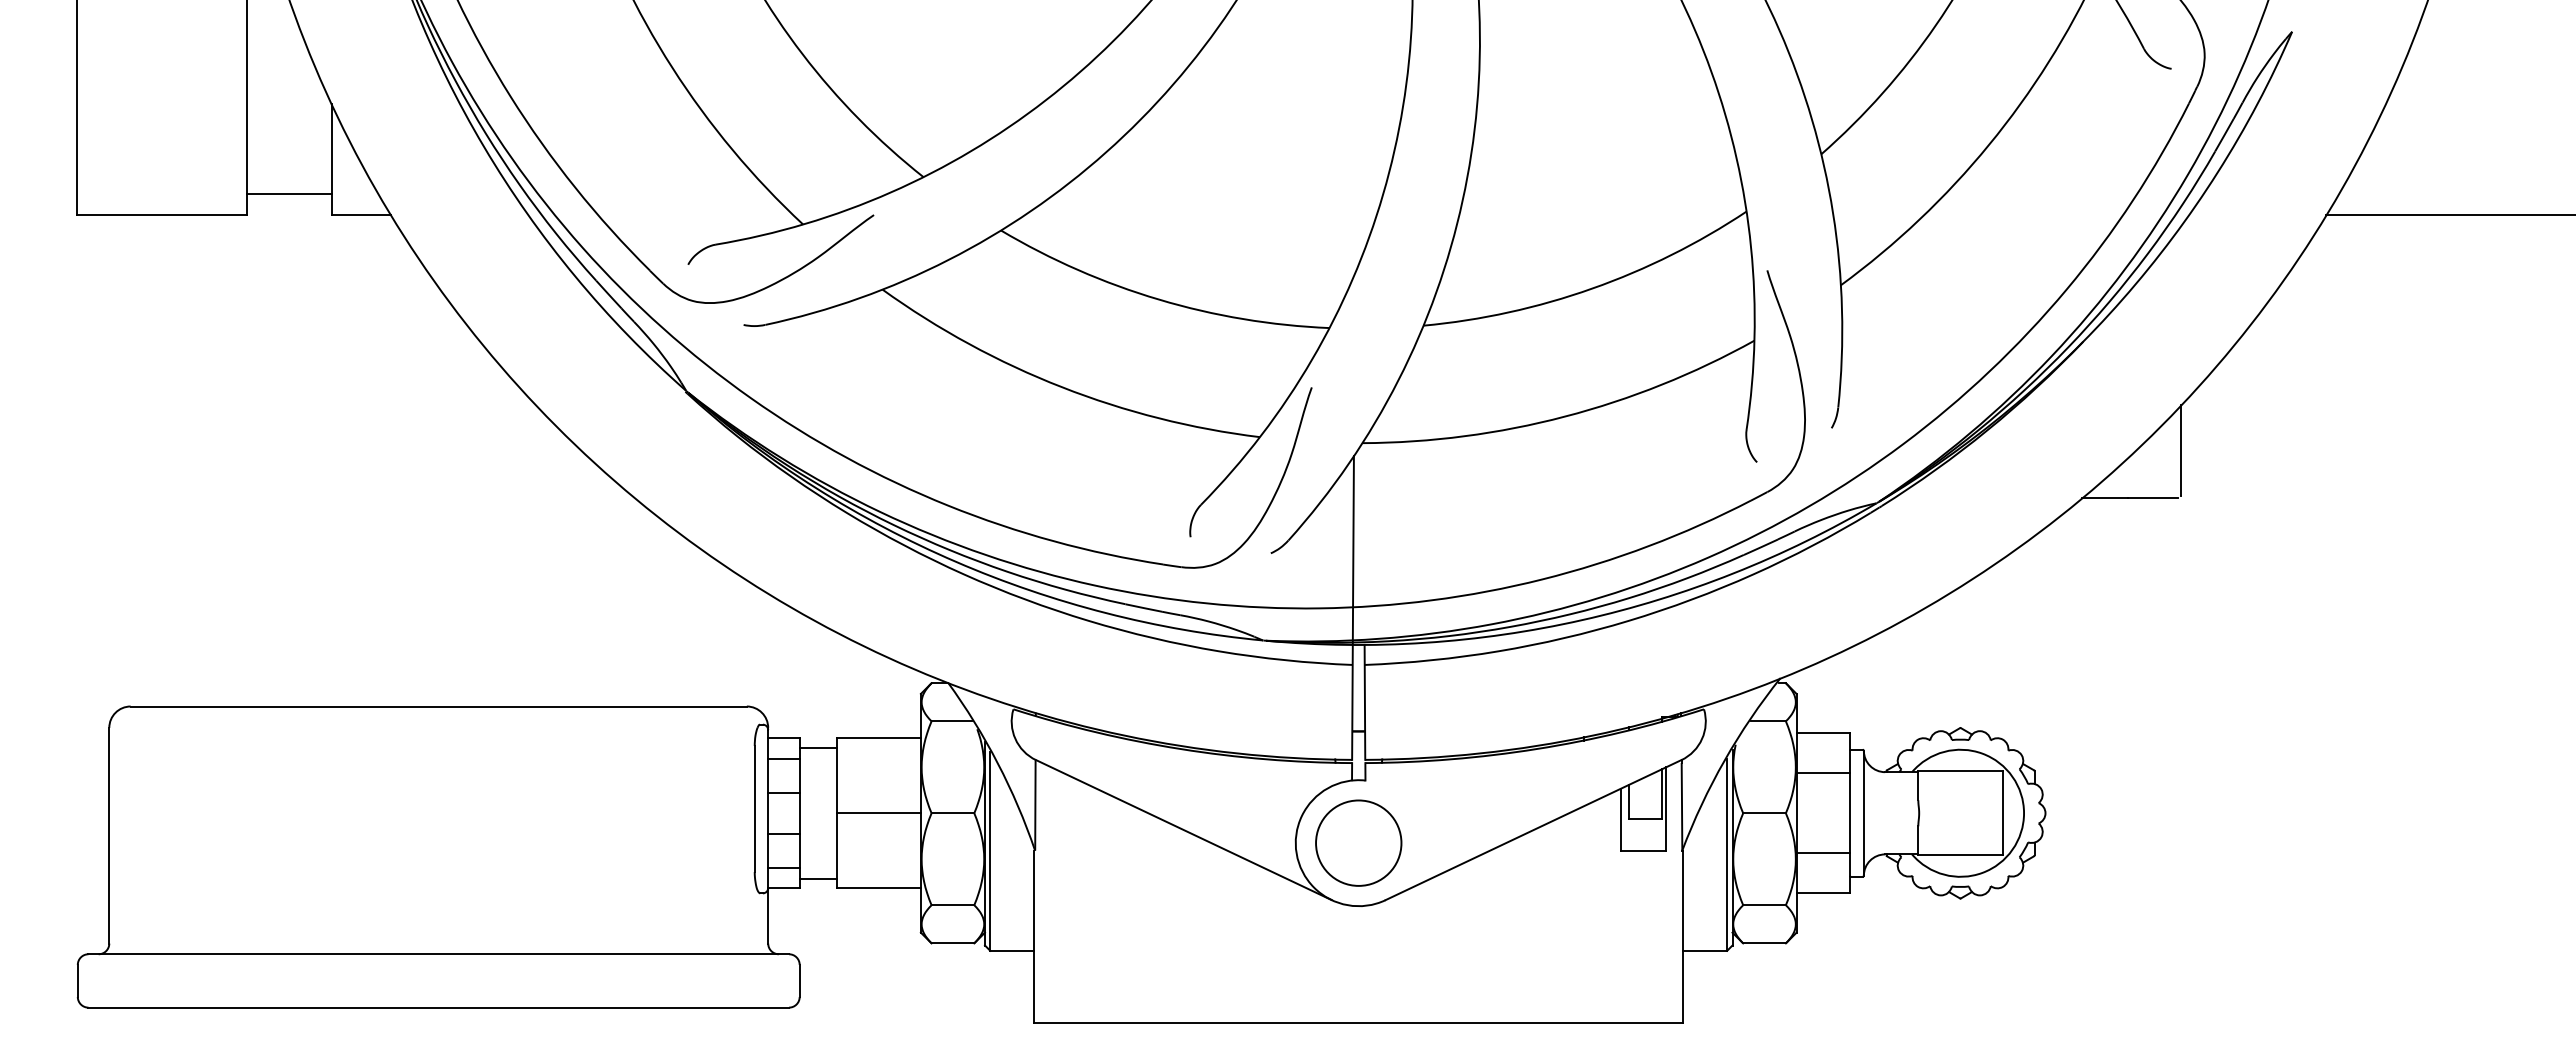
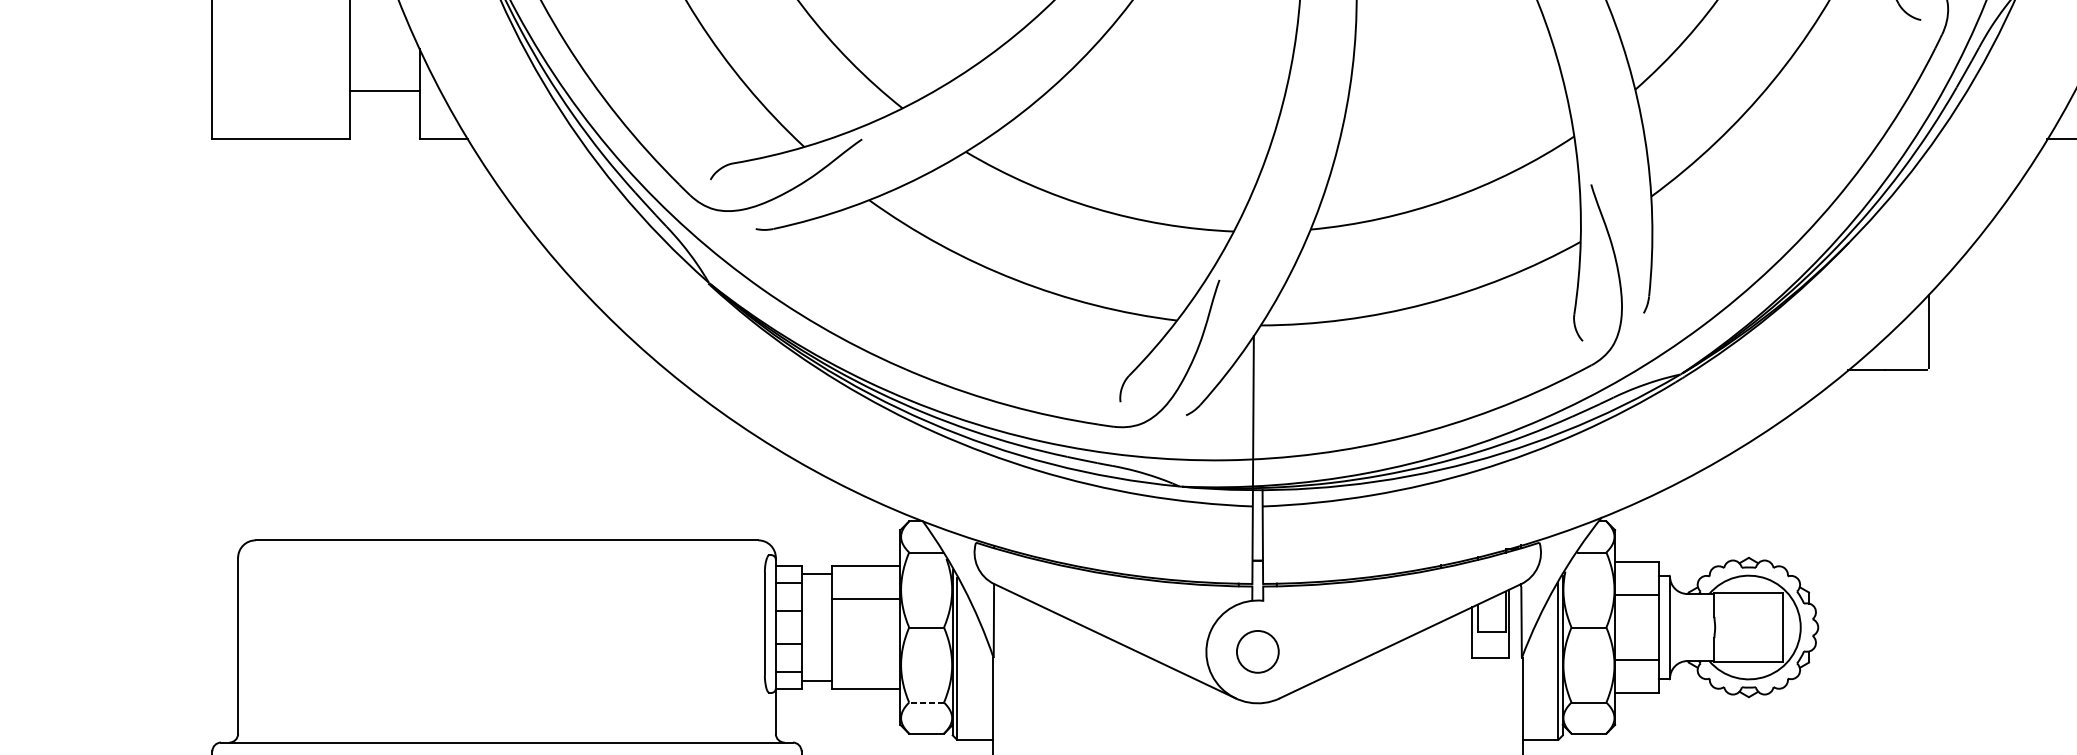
line: (288, 194) -> (384, 91), moved
line: (878, 813) -> (865, 599), moved
circle: (1358, 842) -> (1257, 651), size x0.6
line: (952, 905) -> (926, 702), solid -> dashed

